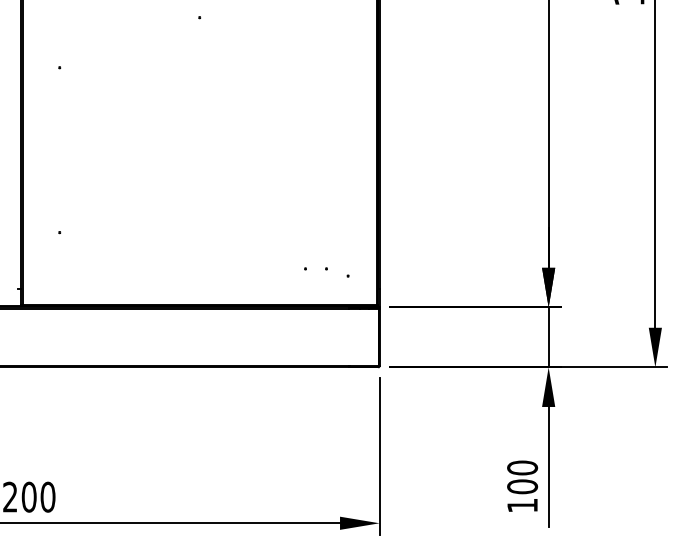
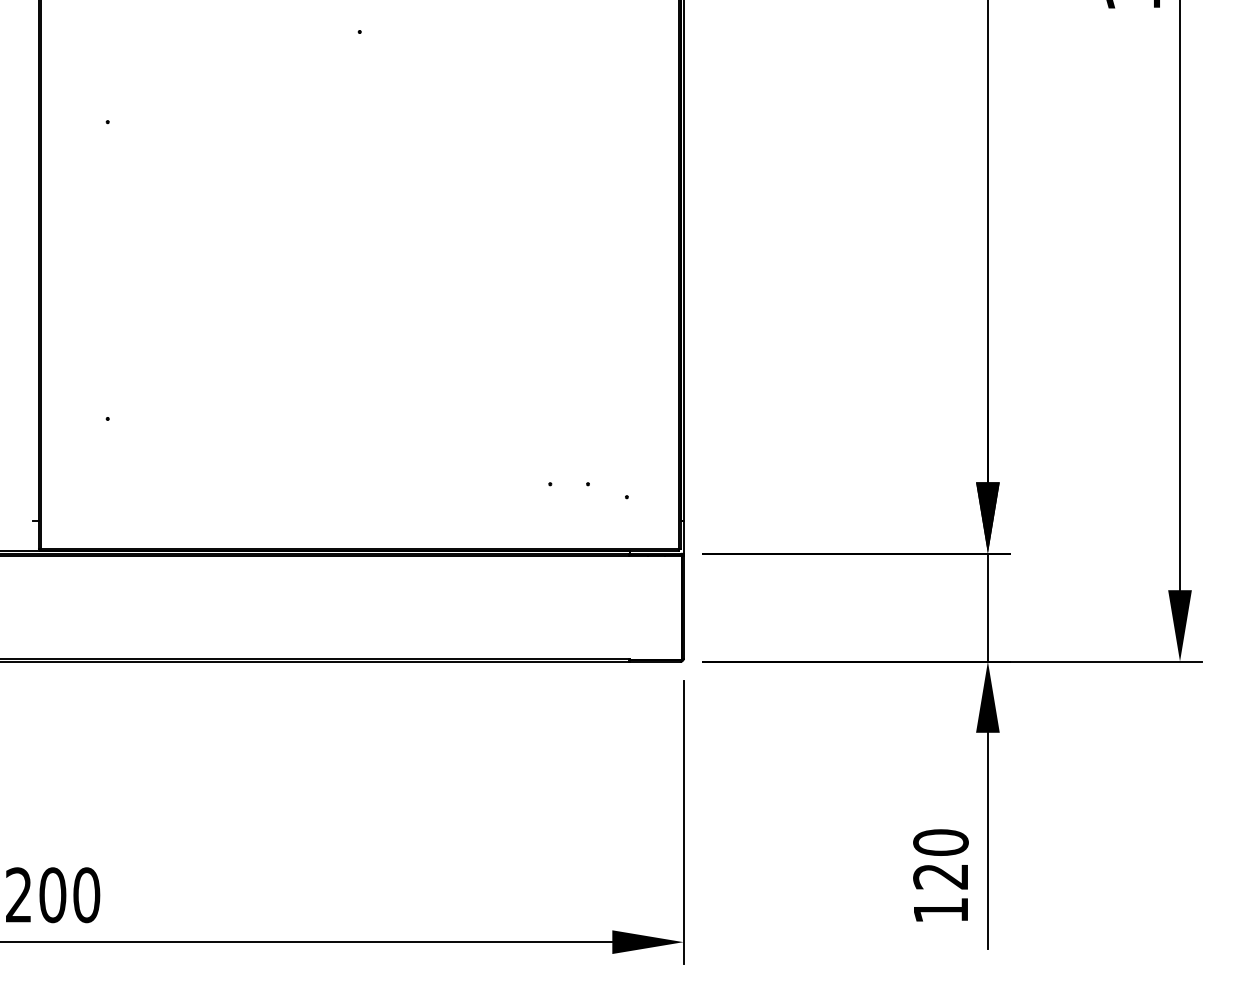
text: (522, 486) -> (940, 875), 100 -> 120

